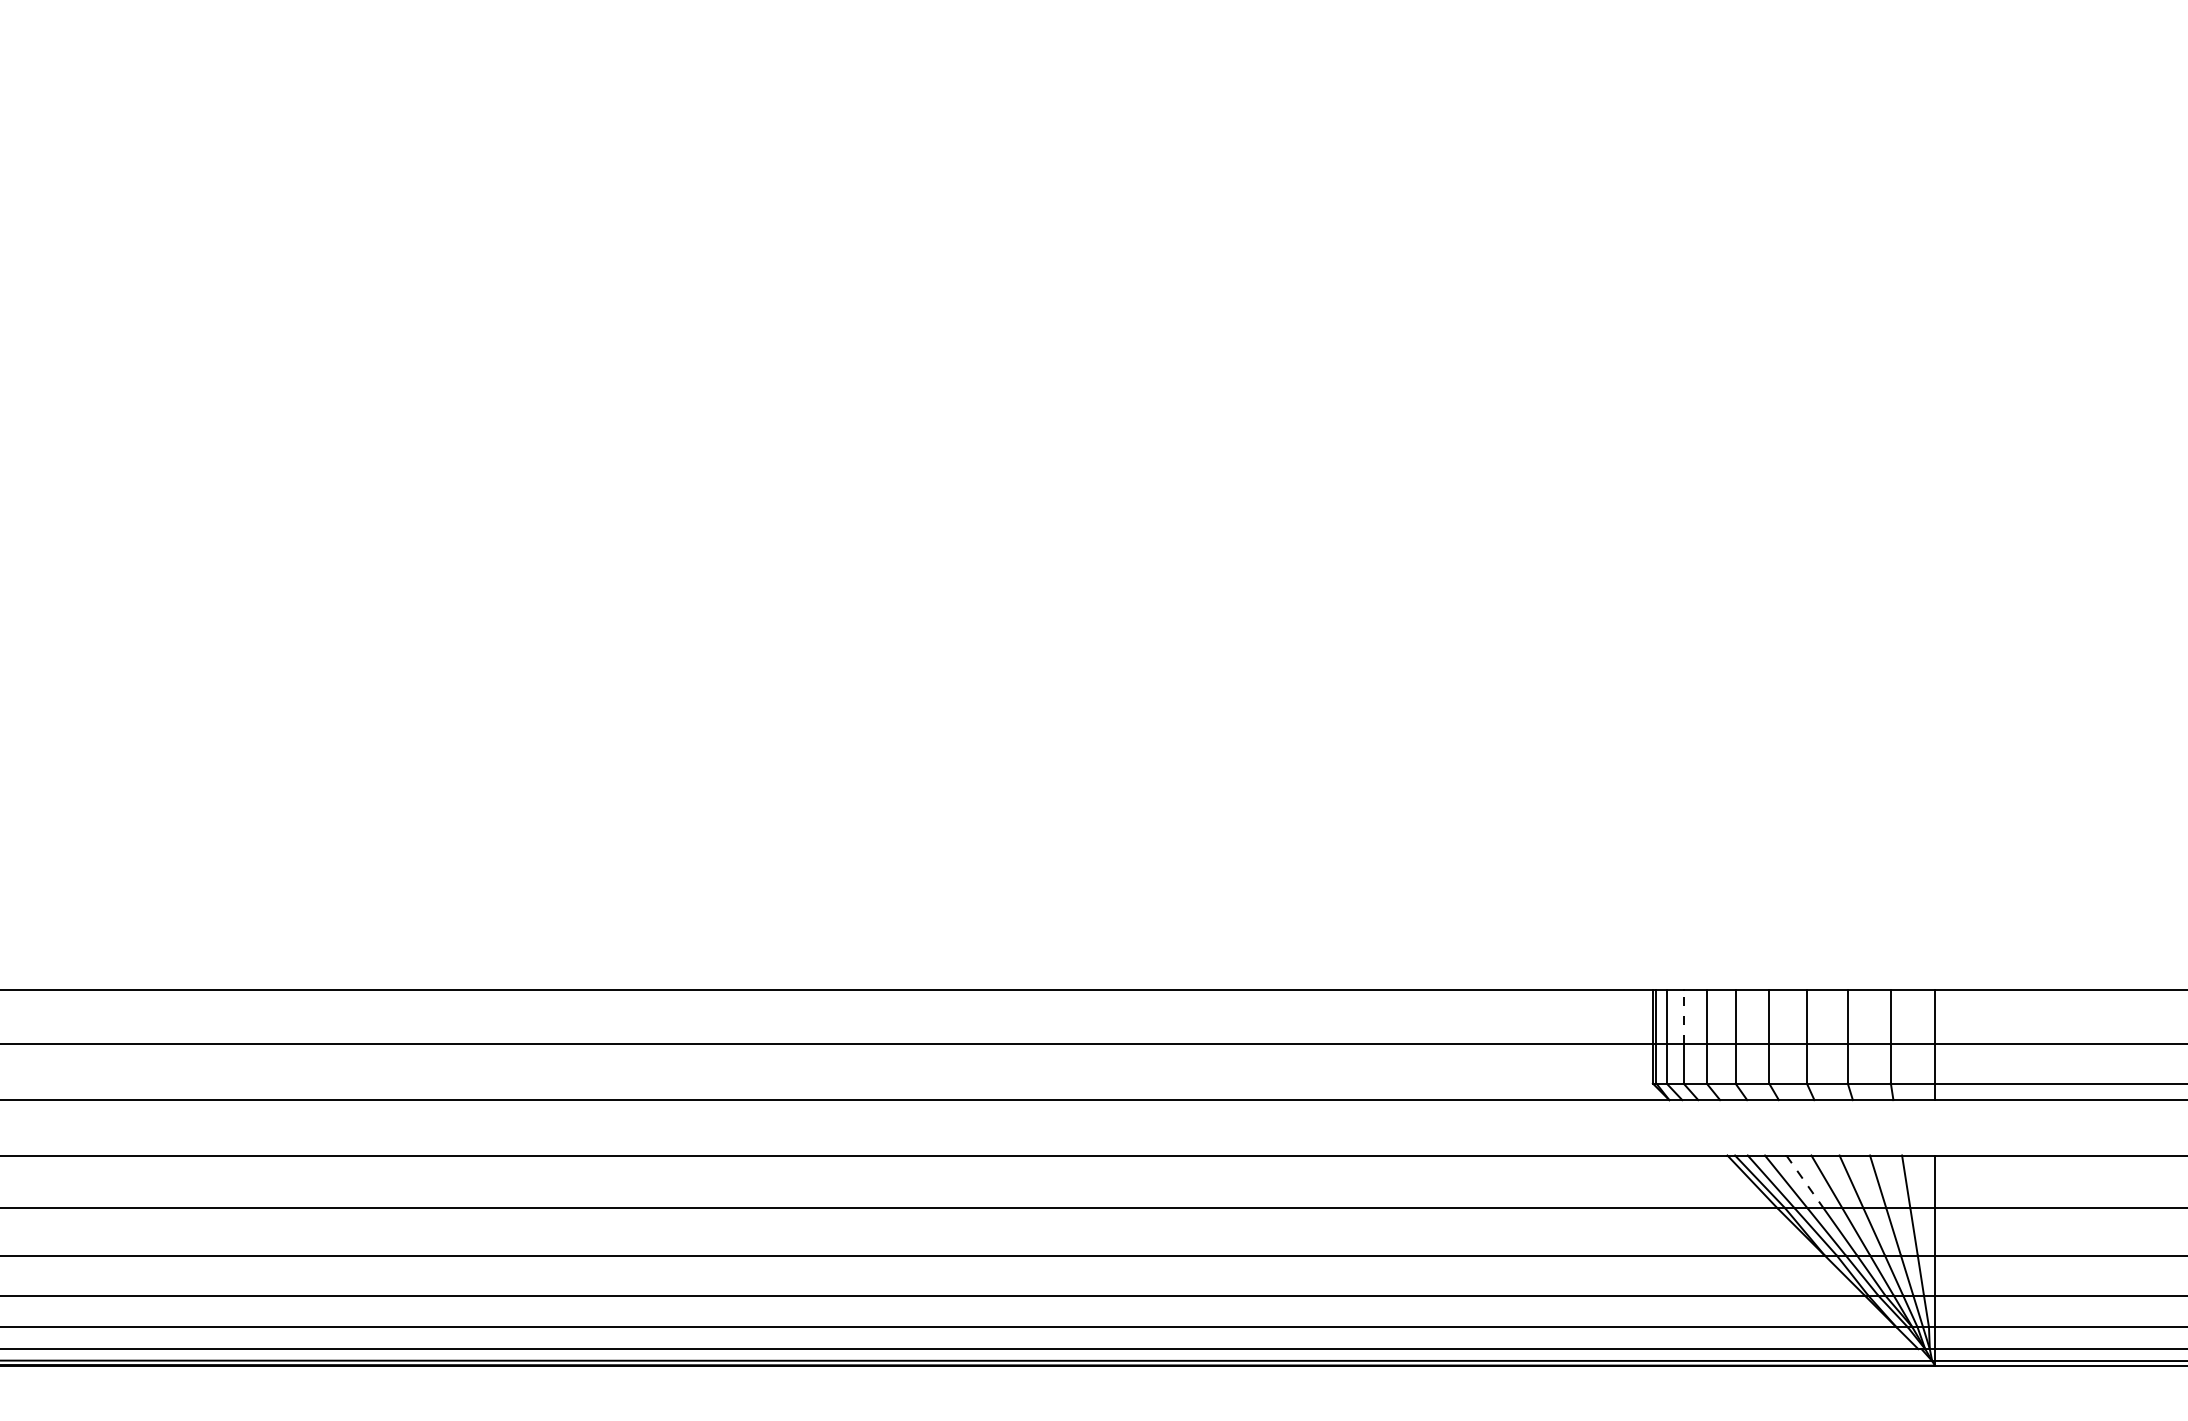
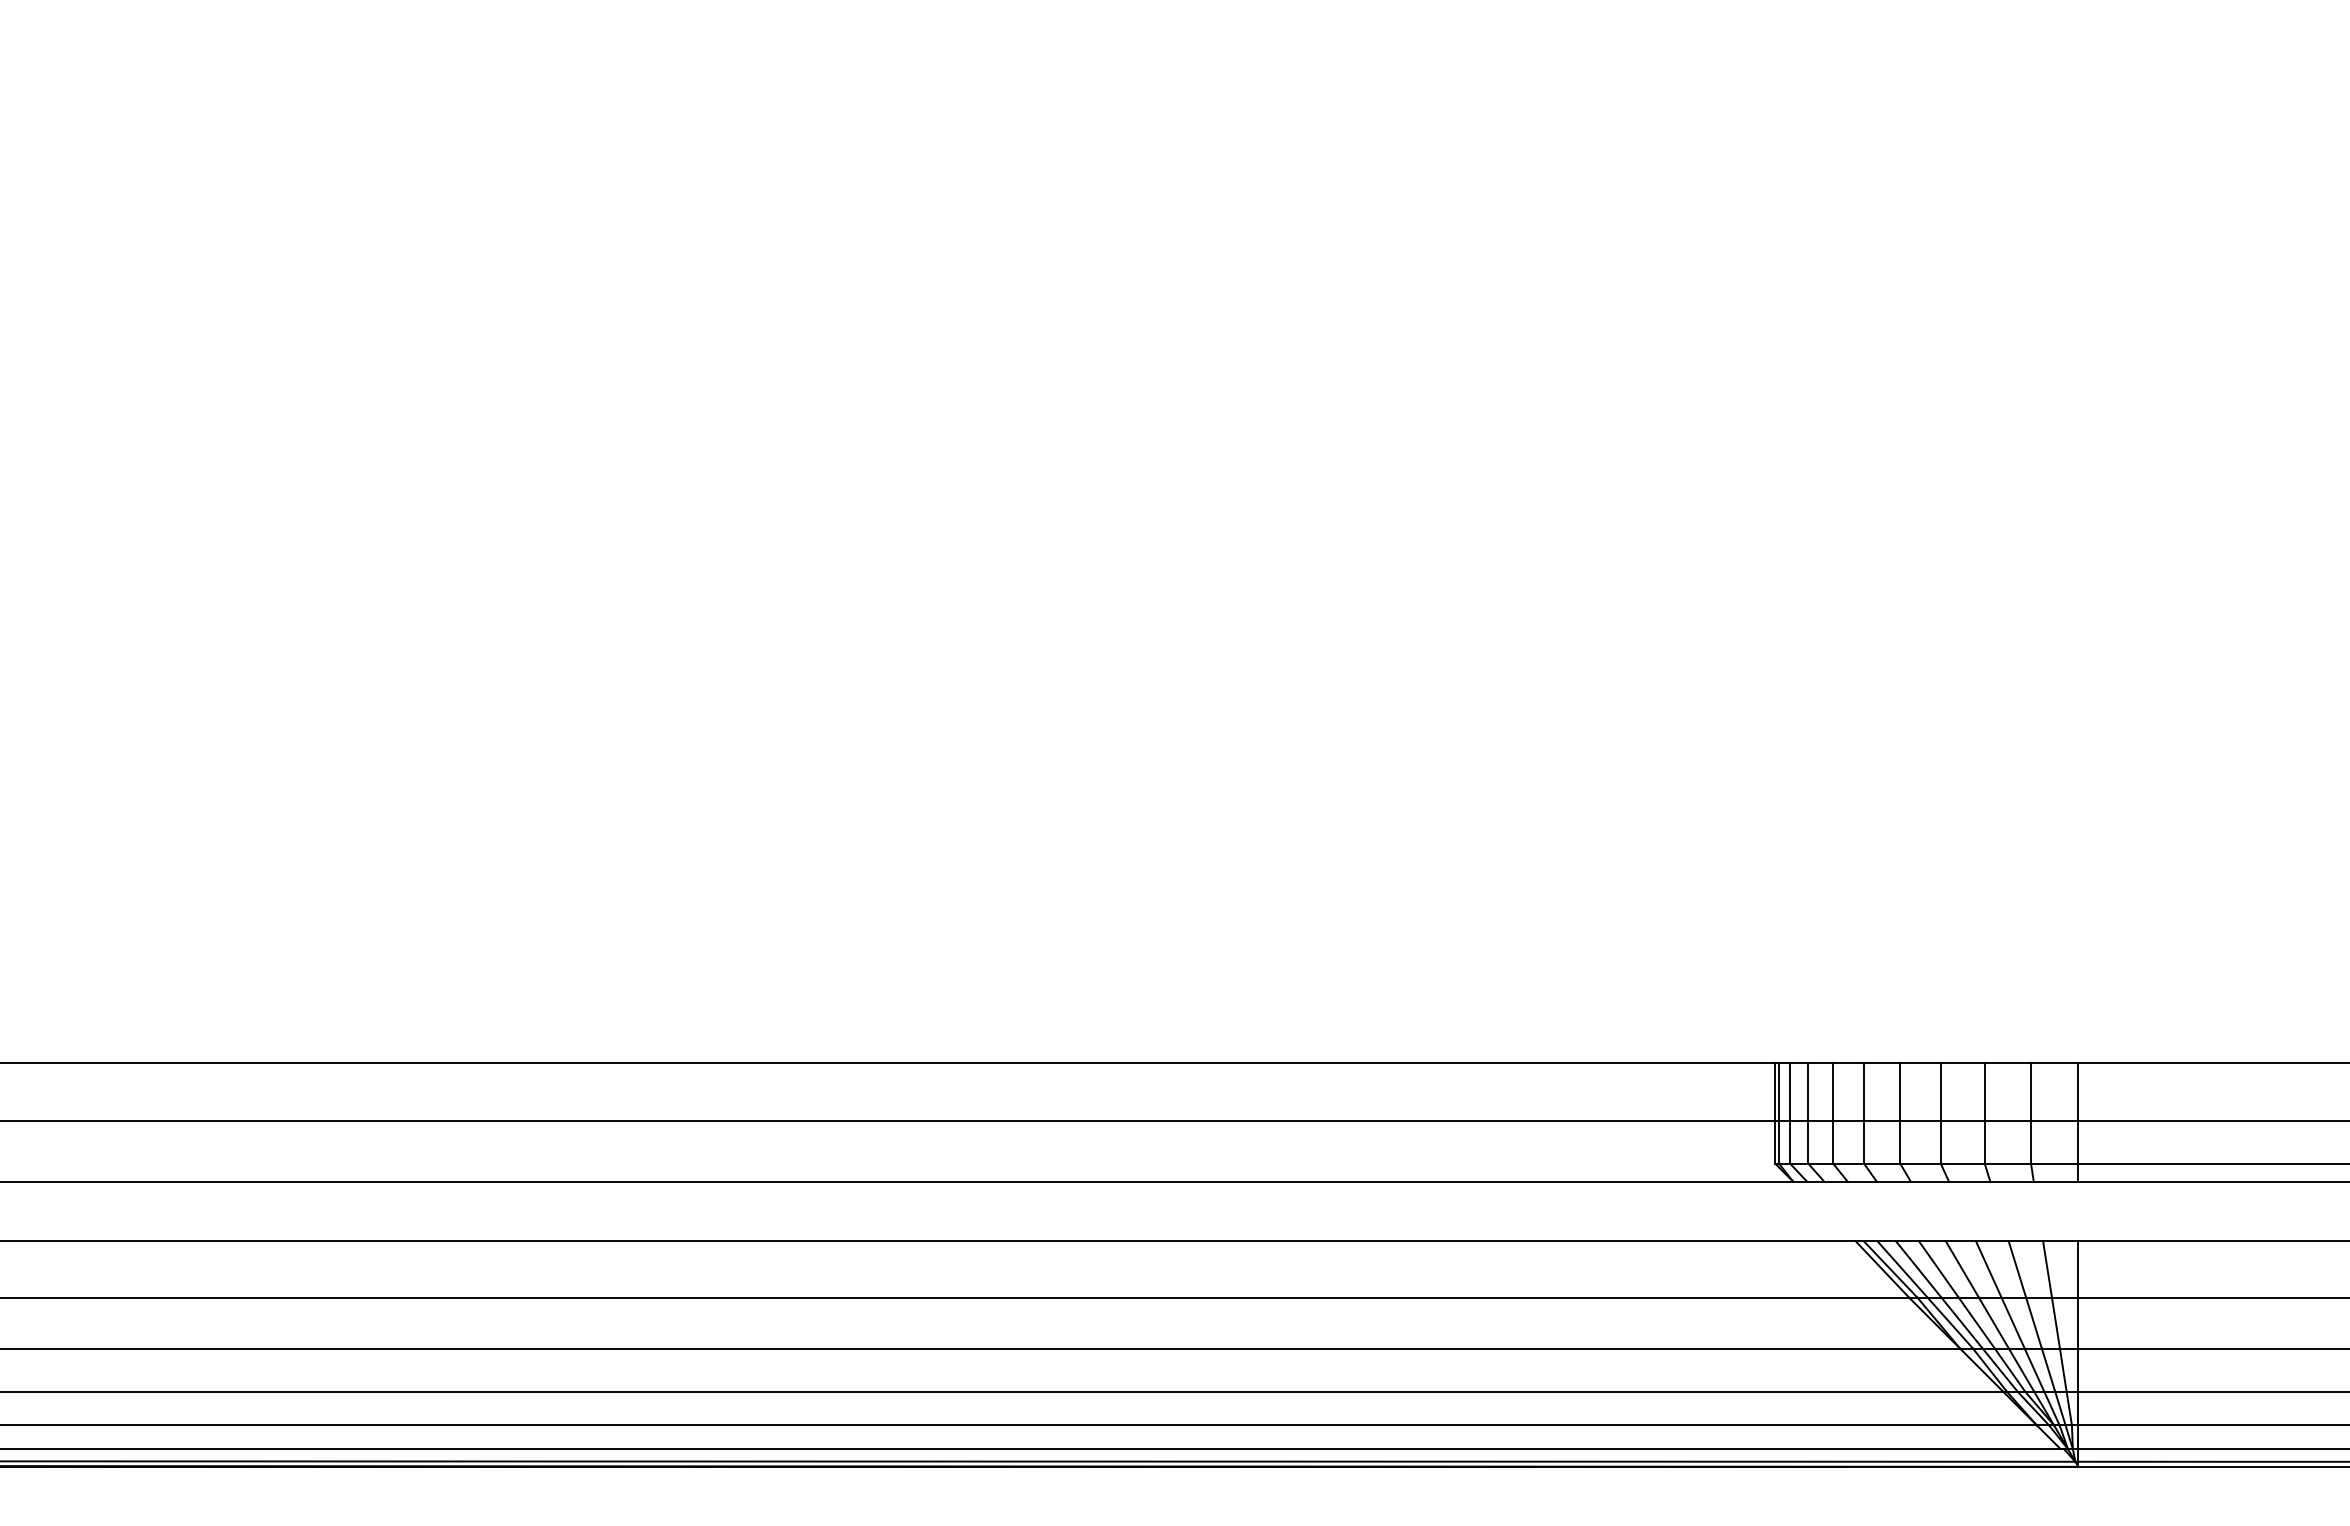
line: (1683, 1016) -> (1808, 1091), dashed -> solid
line: (1804, 1182) -> (1938, 1269), dashed -> solid

